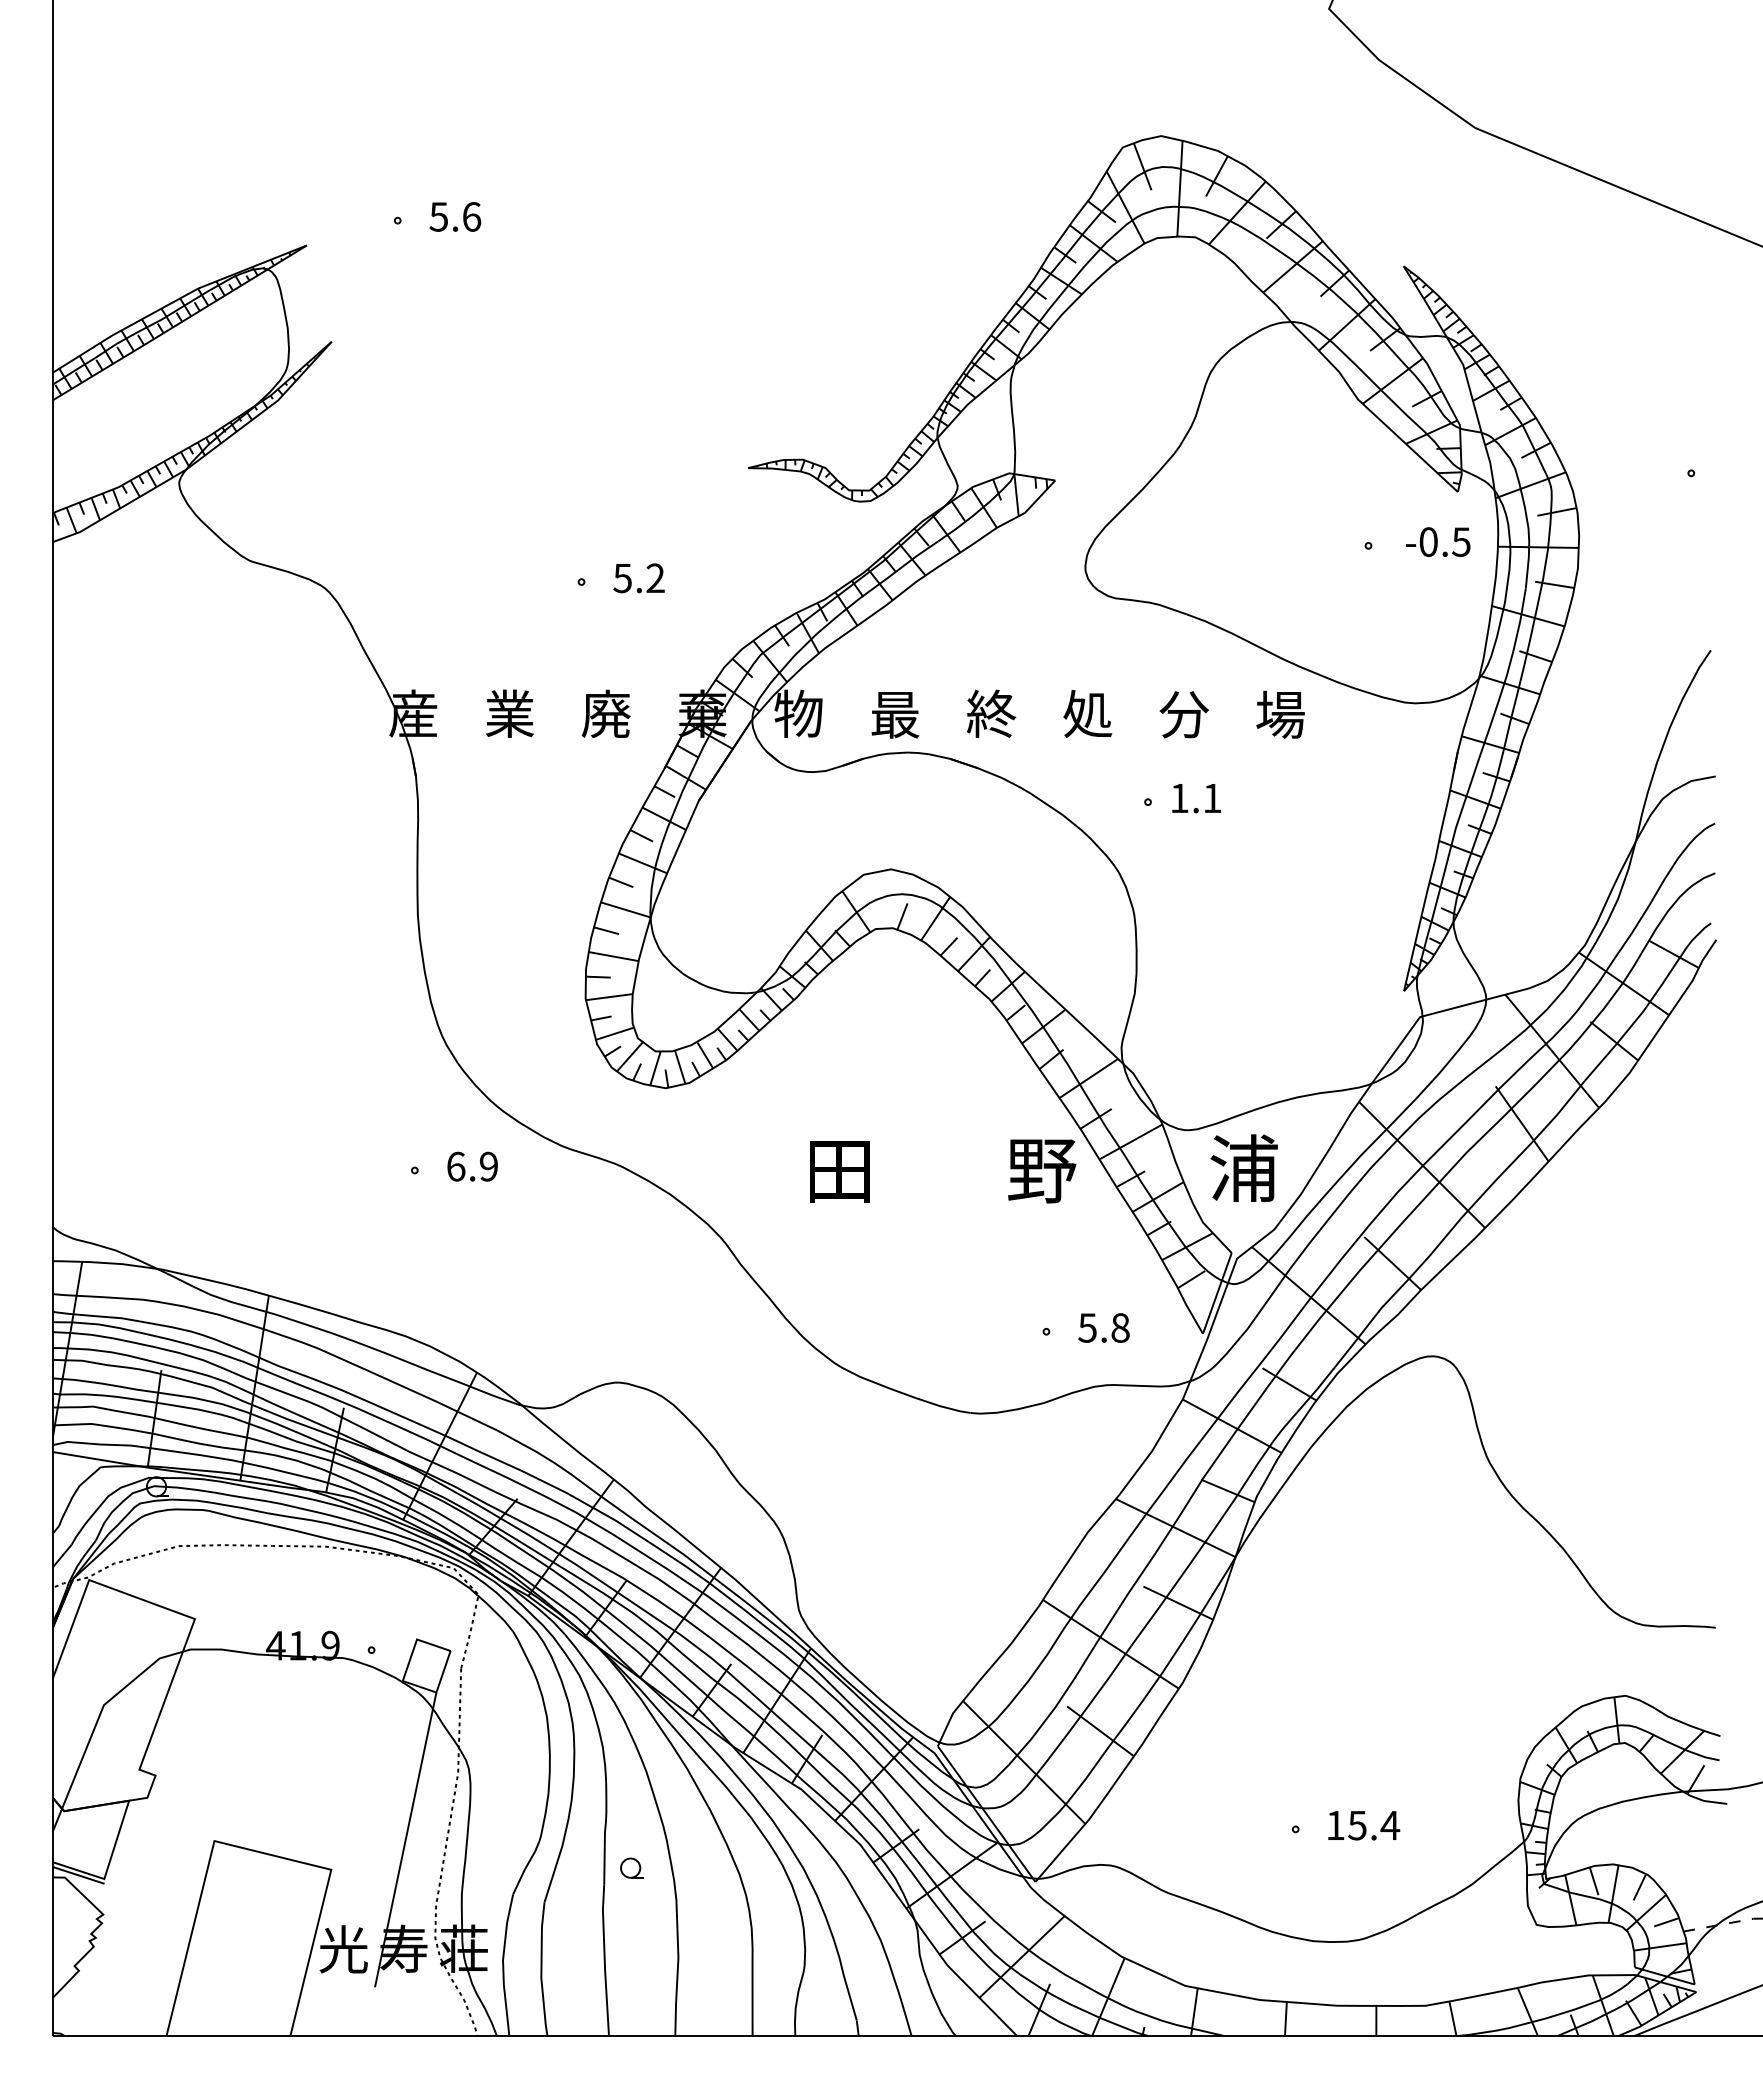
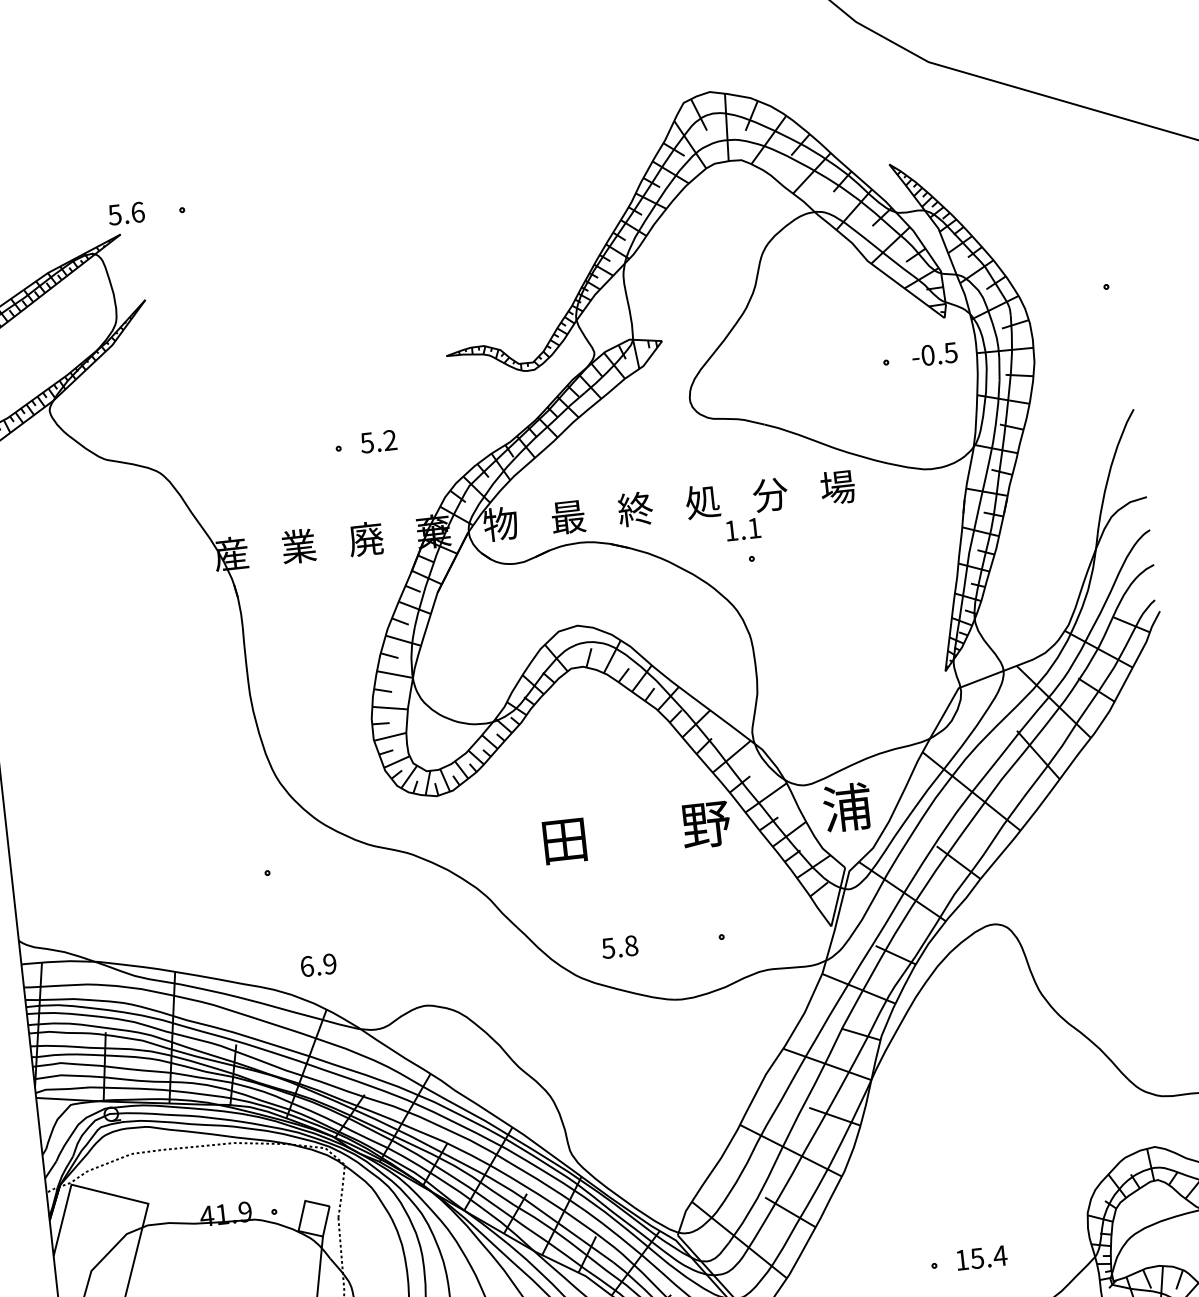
text: (455, 216) -> (126, 213), moved
text: (1196, 798) -> (743, 529), moved
text: (472, 1166) -> (318, 965), moved
text: (1103, 1327) -> (619, 946), moved

